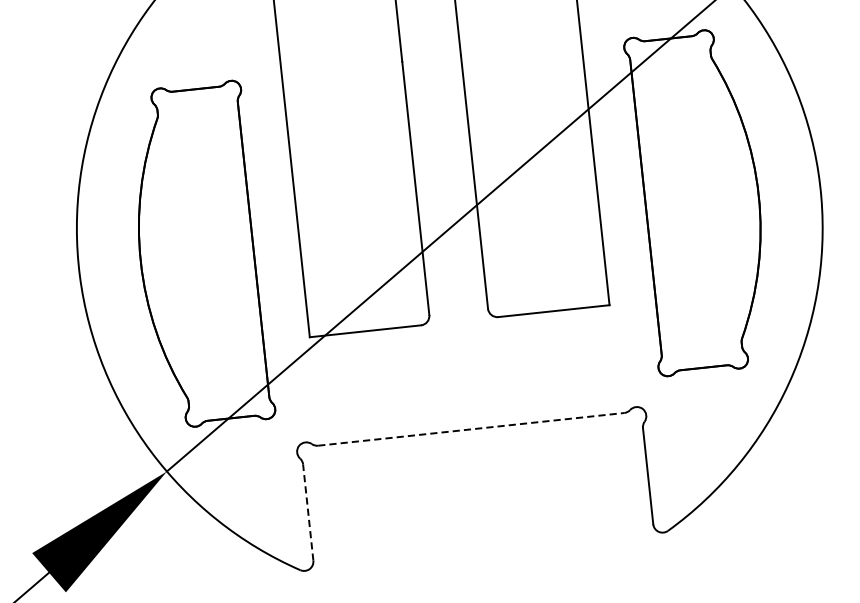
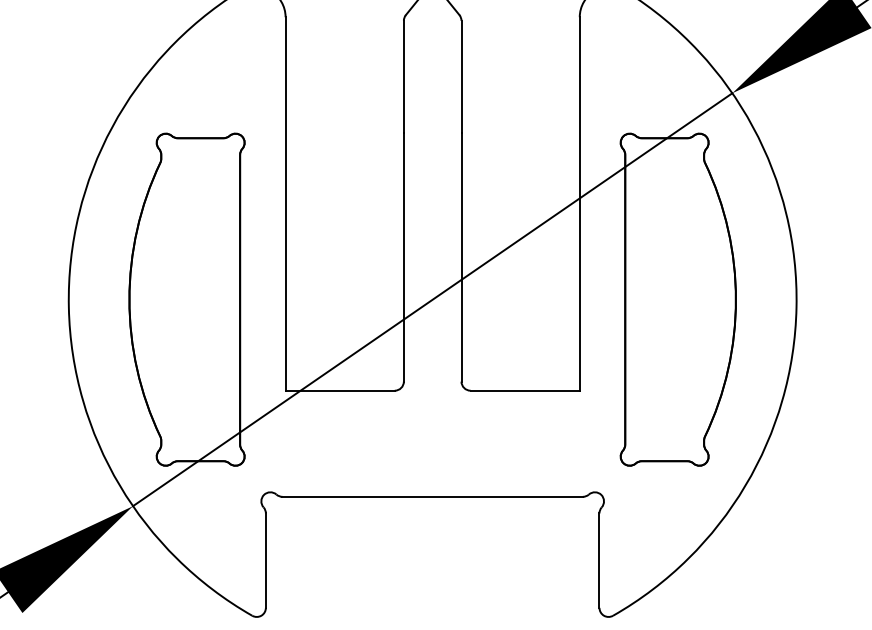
line: (472, 428) -> (433, 496), dashed -> solid
line: (307, 512) -> (265, 560), dashed -> solid

